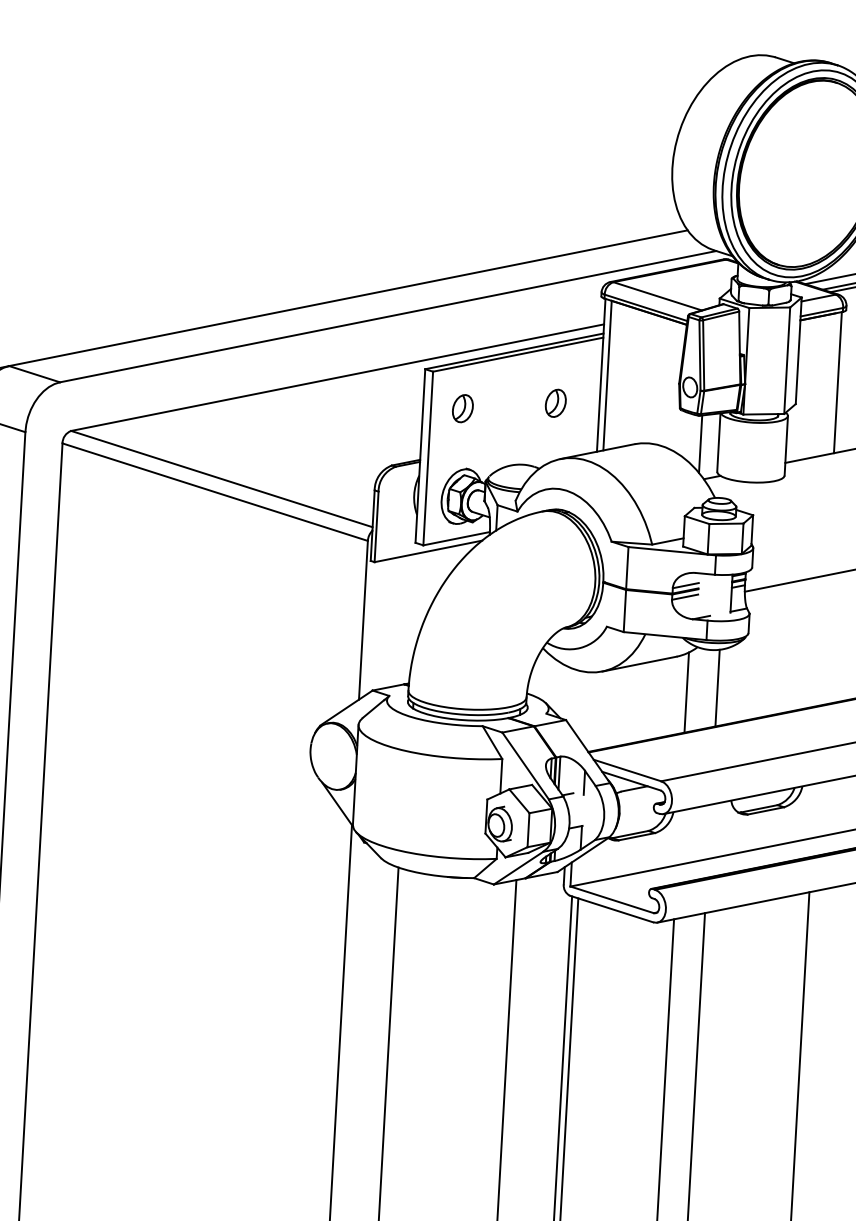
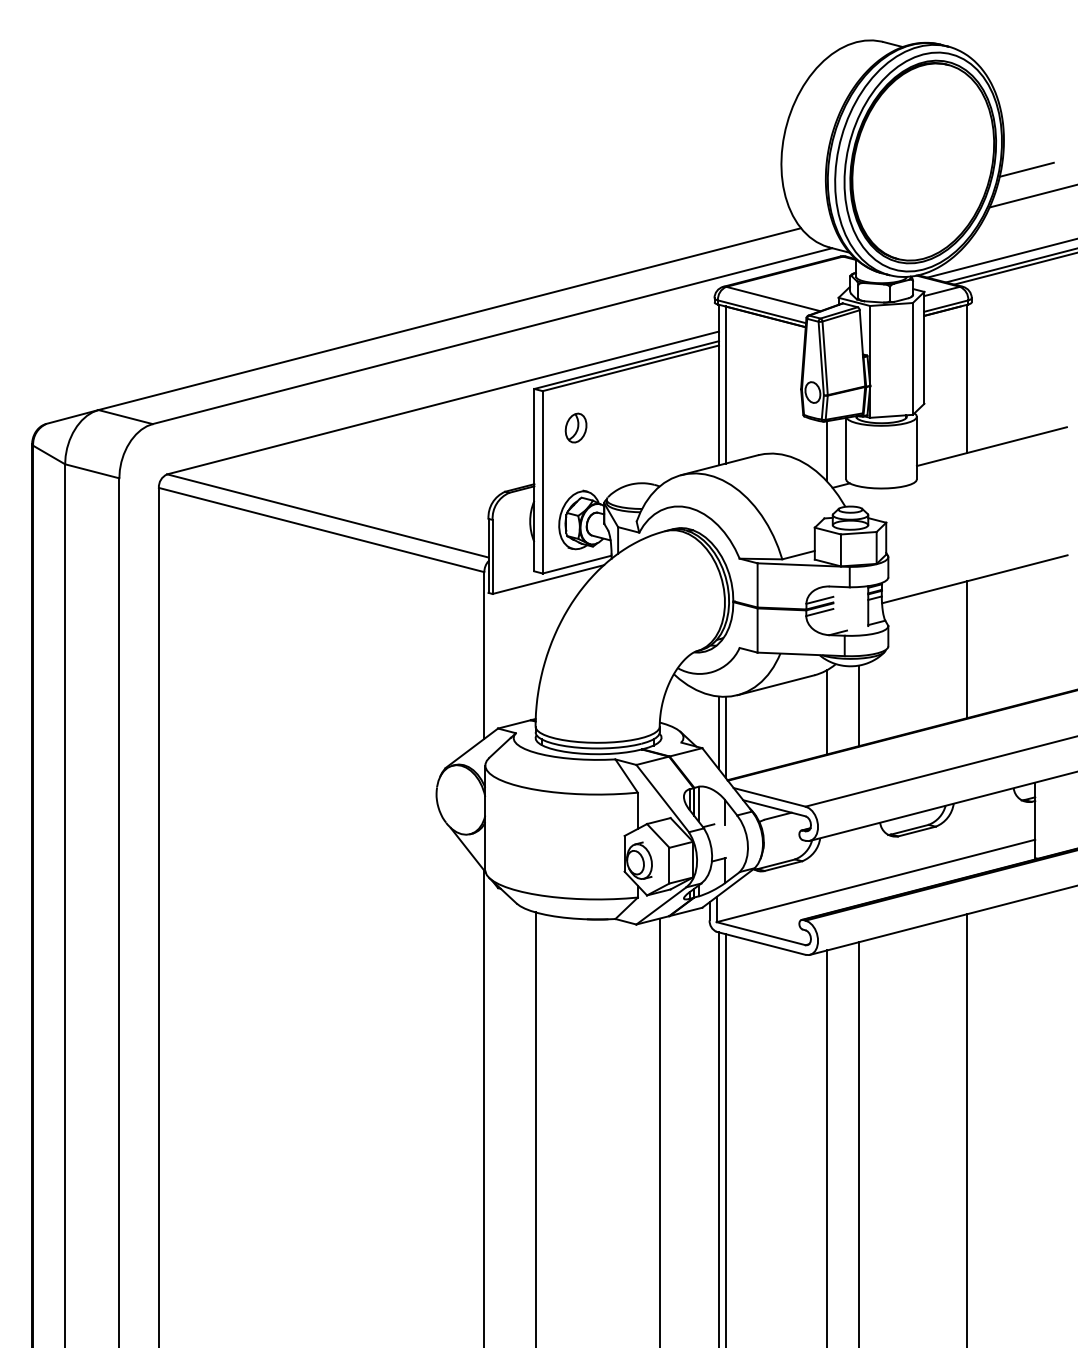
part: (555, 402) -> (672, 416), removed
line: (823, 640) -> (967, 649), added
line: (583, 706) -> (719, 732), added
line: (588, 710) -> (725, 736), added

